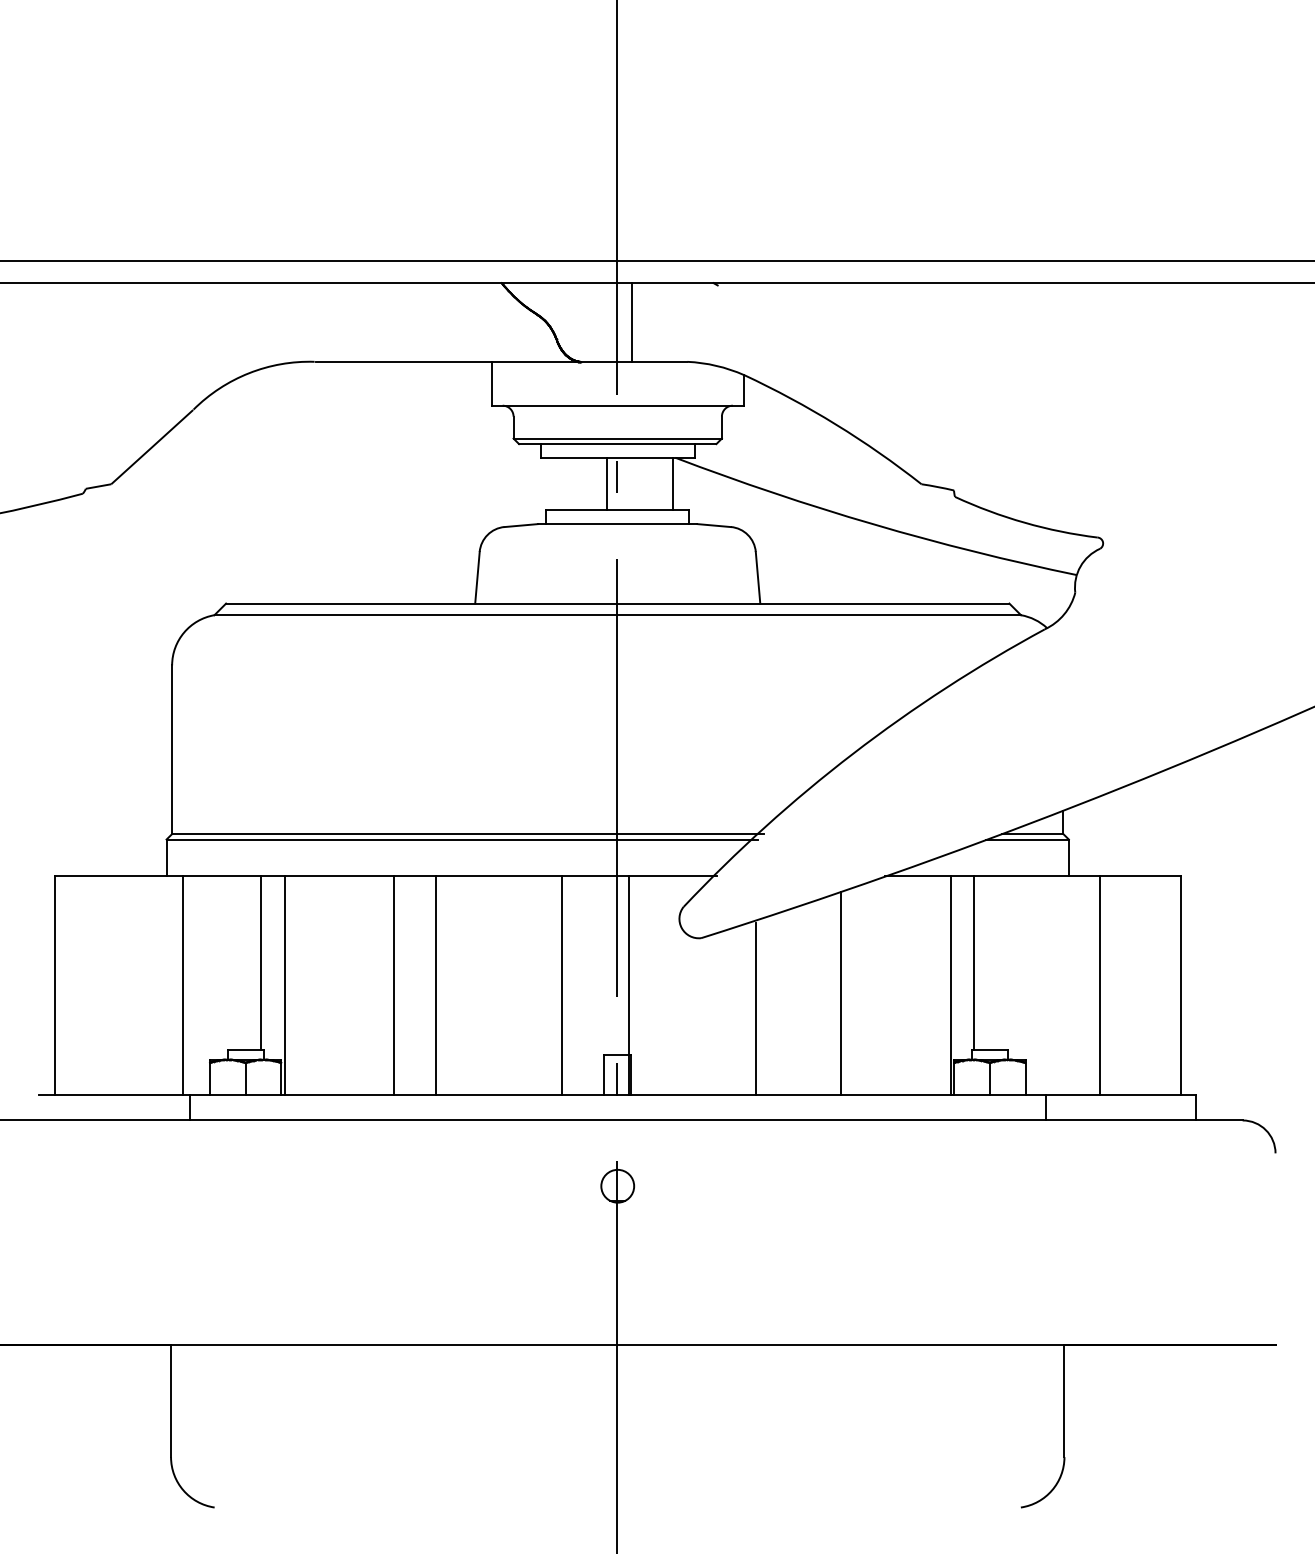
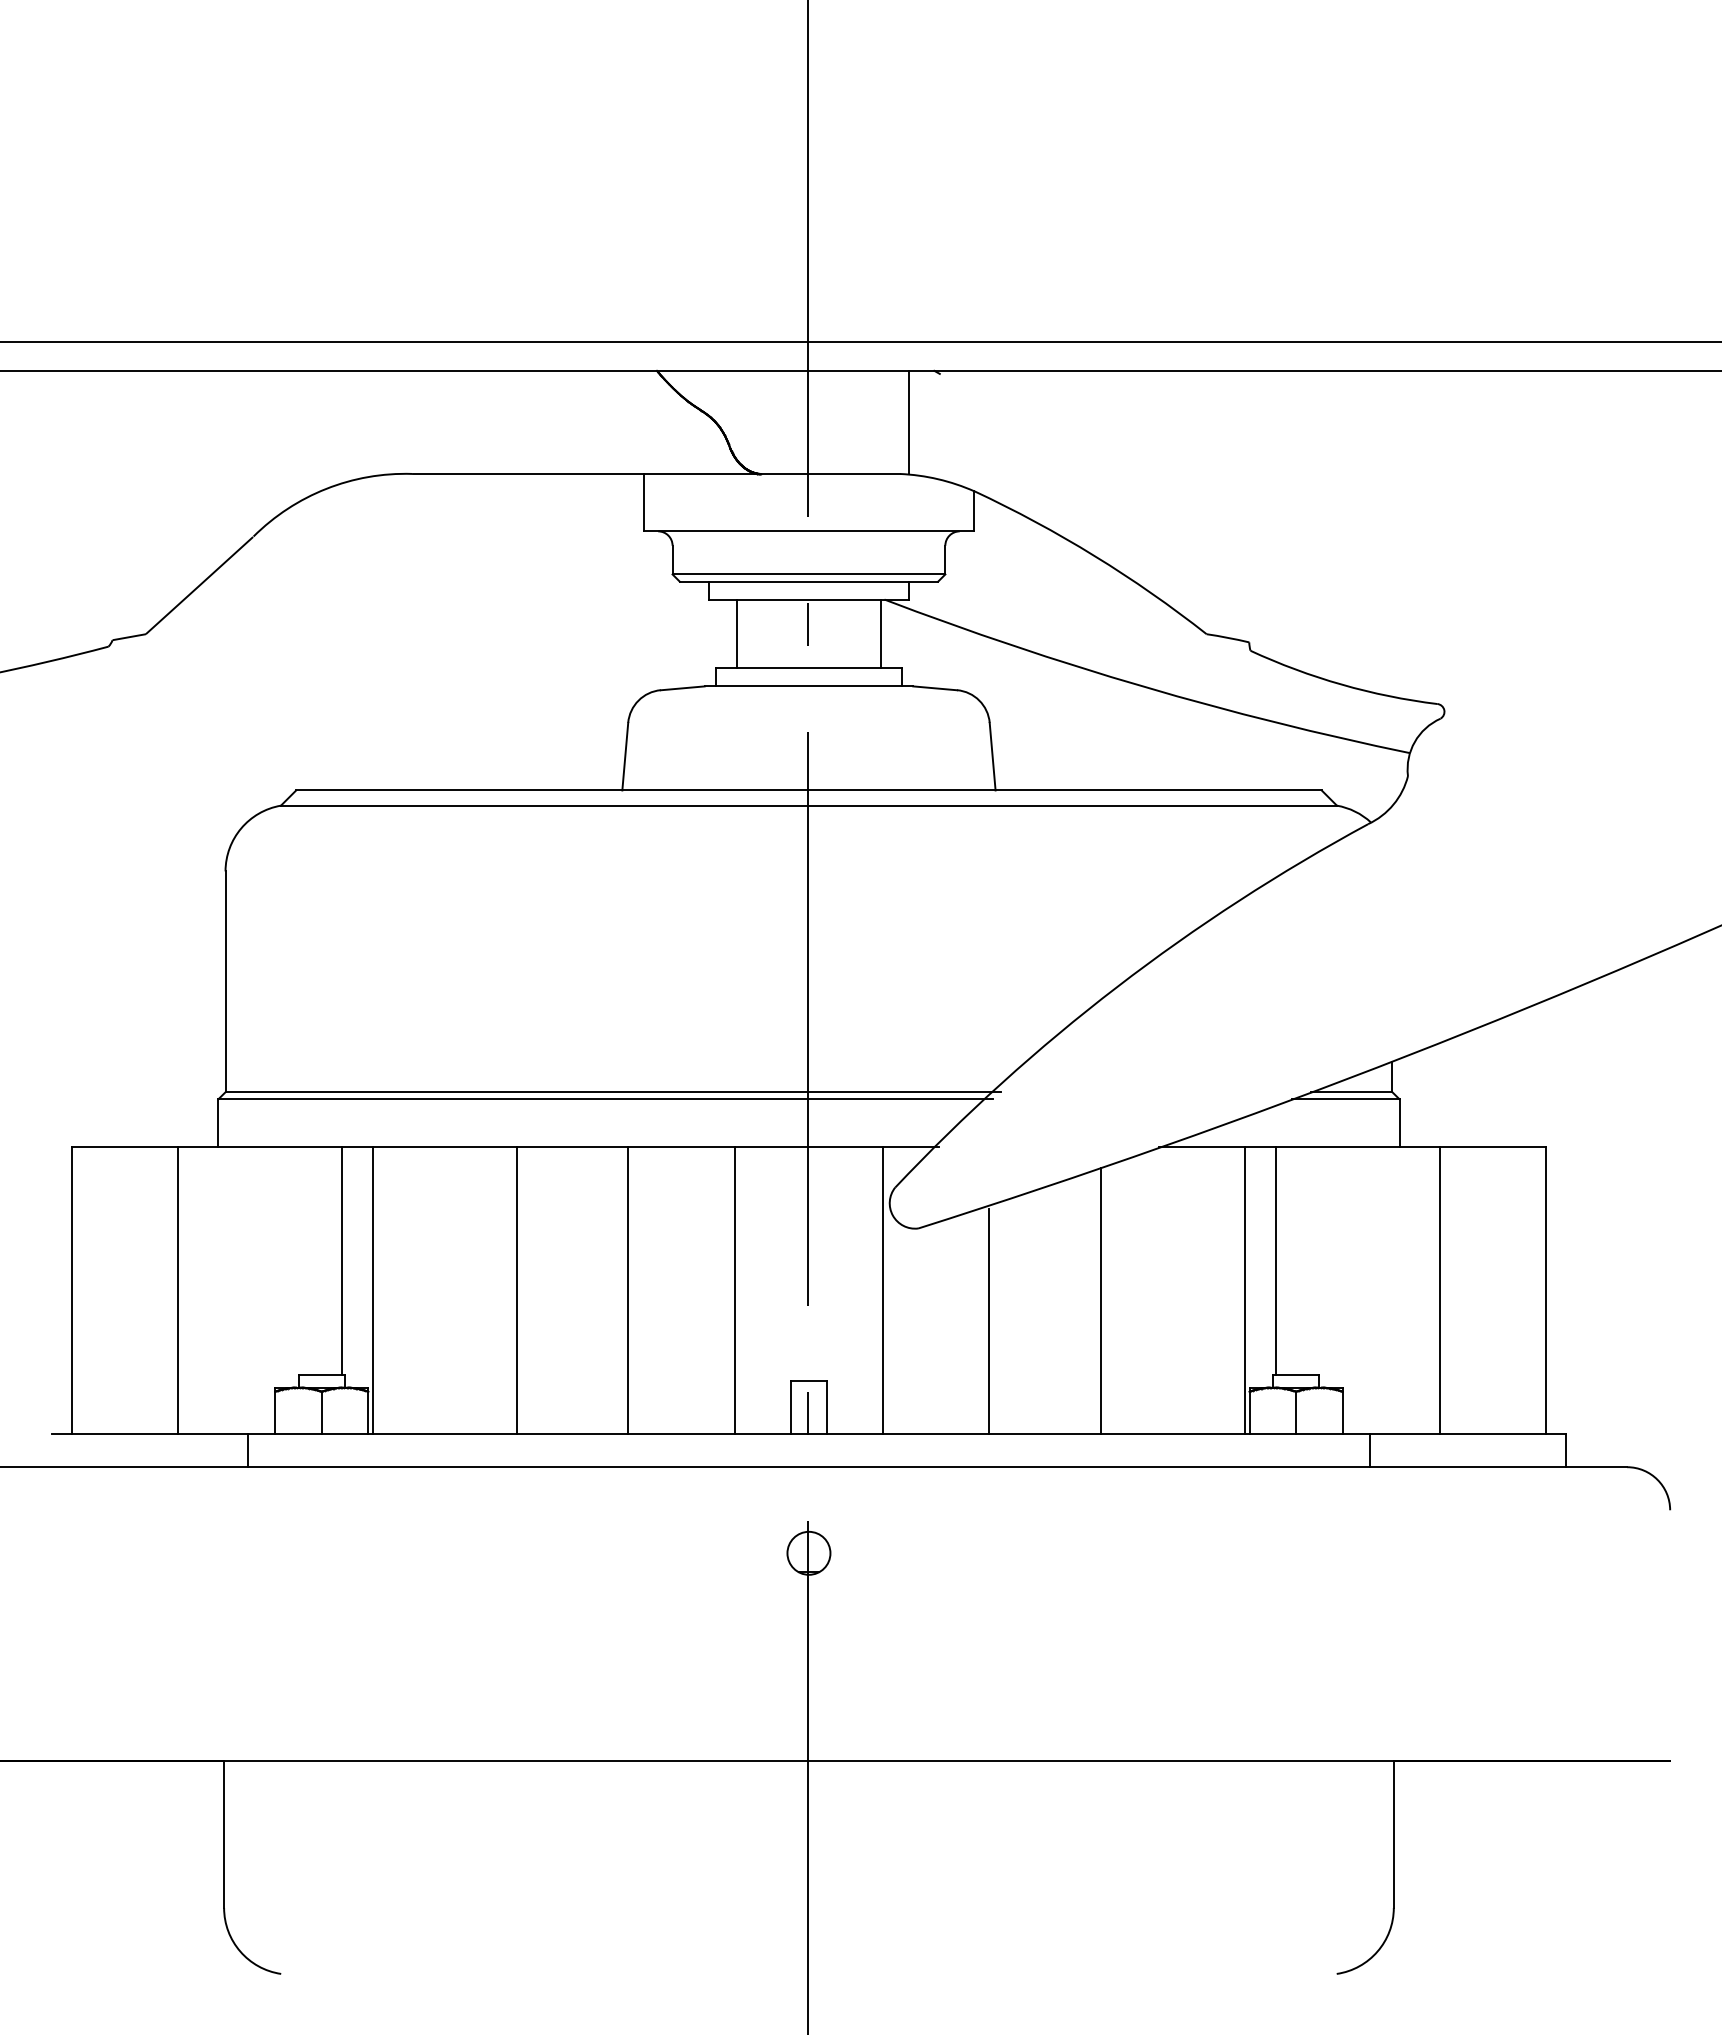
line: (631, 322) -> (909, 422), moved
line: (606, 483) -> (737, 633), moved
line: (182, 985) -> (177, 1290), moved
line: (435, 985) -> (628, 1290), moved
line: (628, 985) -> (882, 1290), moved

